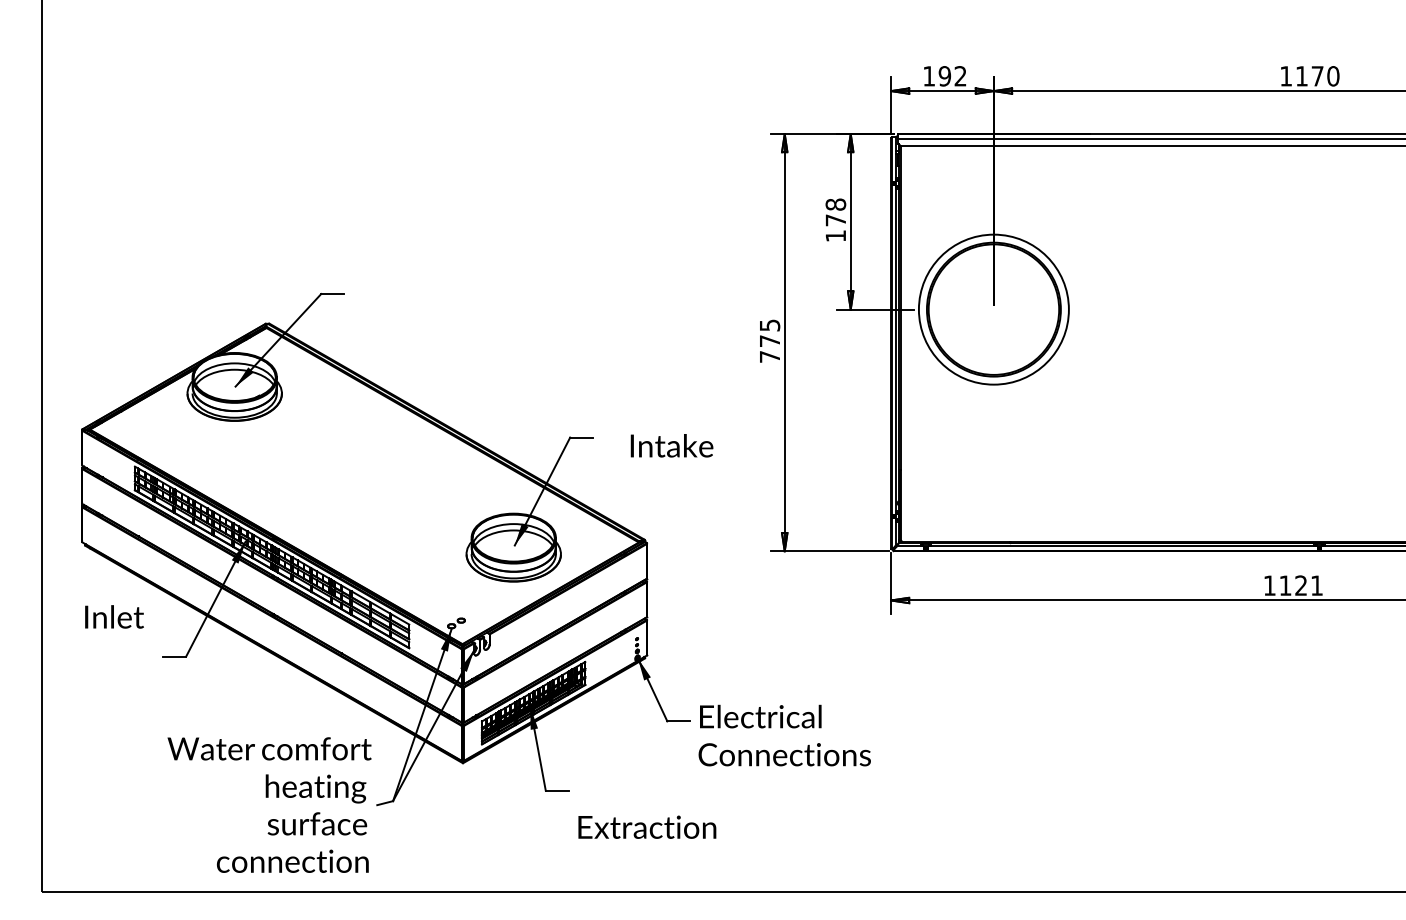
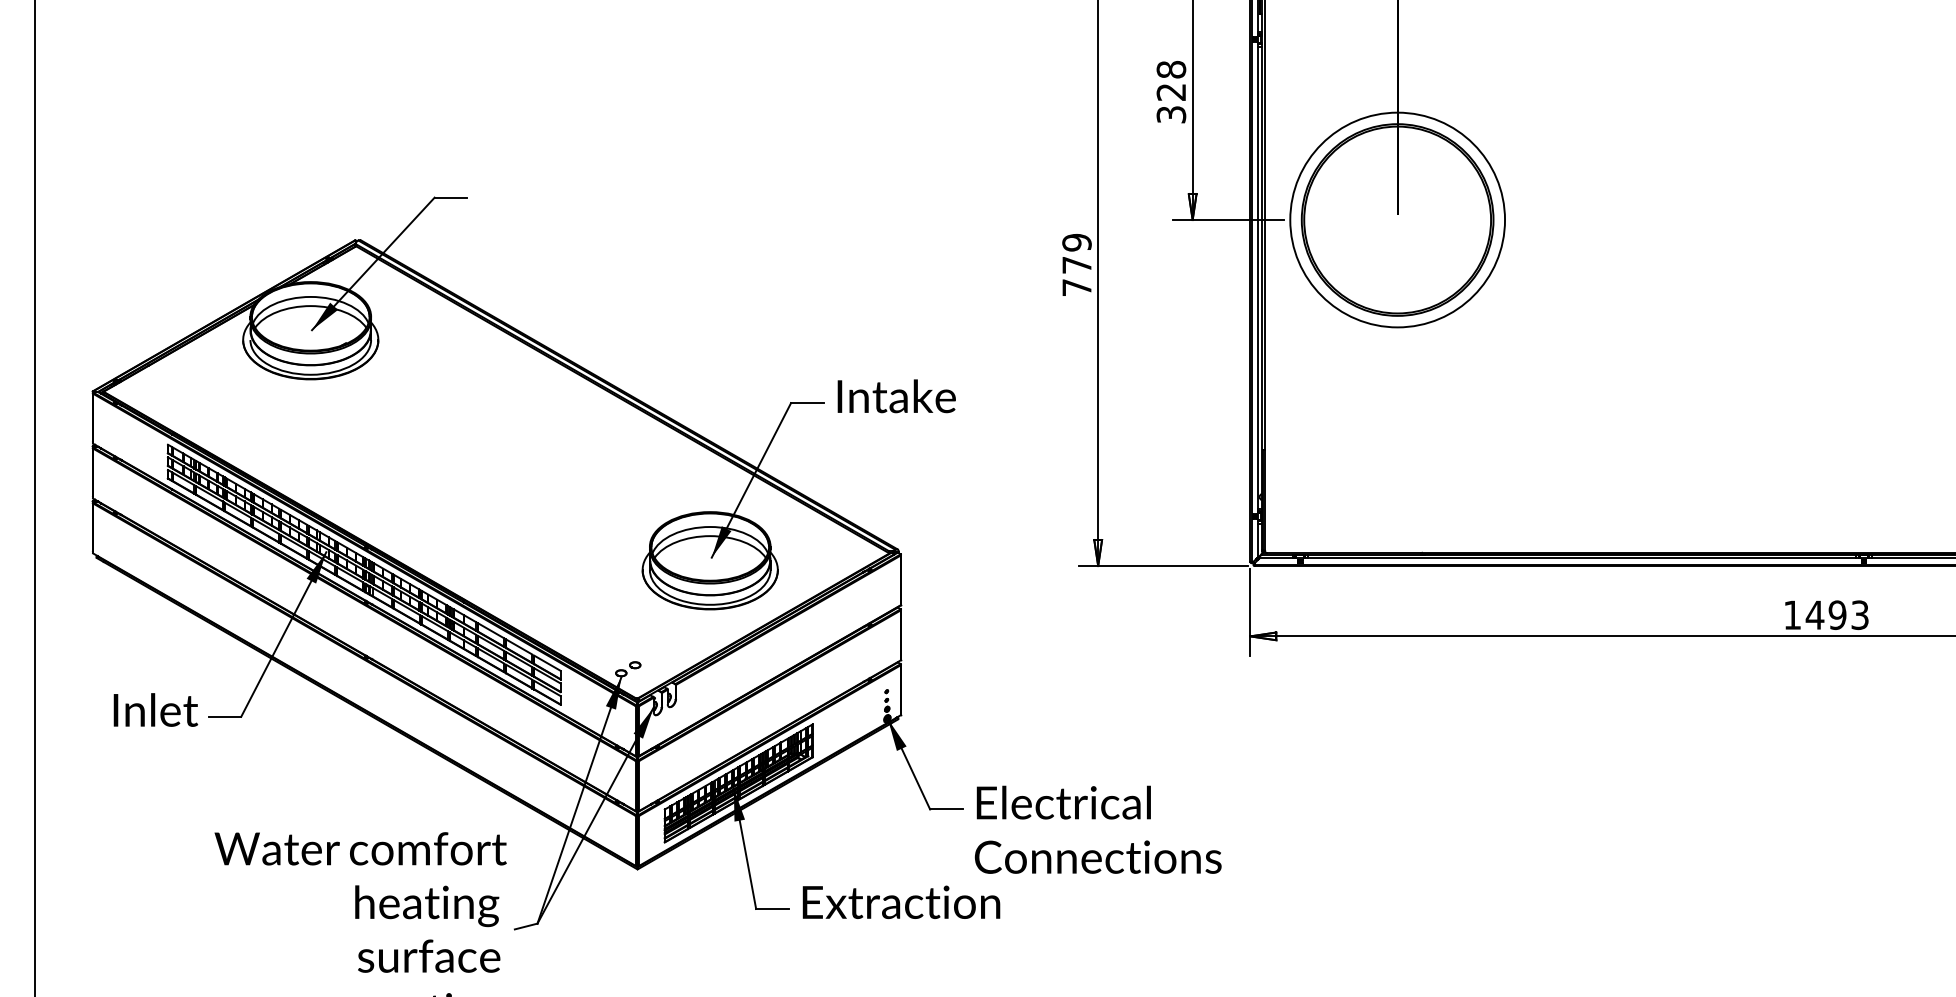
text: (835, 228) -> (1170, 103), 178 -> 328
text: (769, 325) -> (1076, 242), 775 -> 779
text: (671, 445) -> (895, 395), moved
text: (1300, 585) -> (1836, 614), 1121 -> 1493
text: (114, 616) -> (155, 709), moved
text: (647, 826) -> (901, 901), moved

